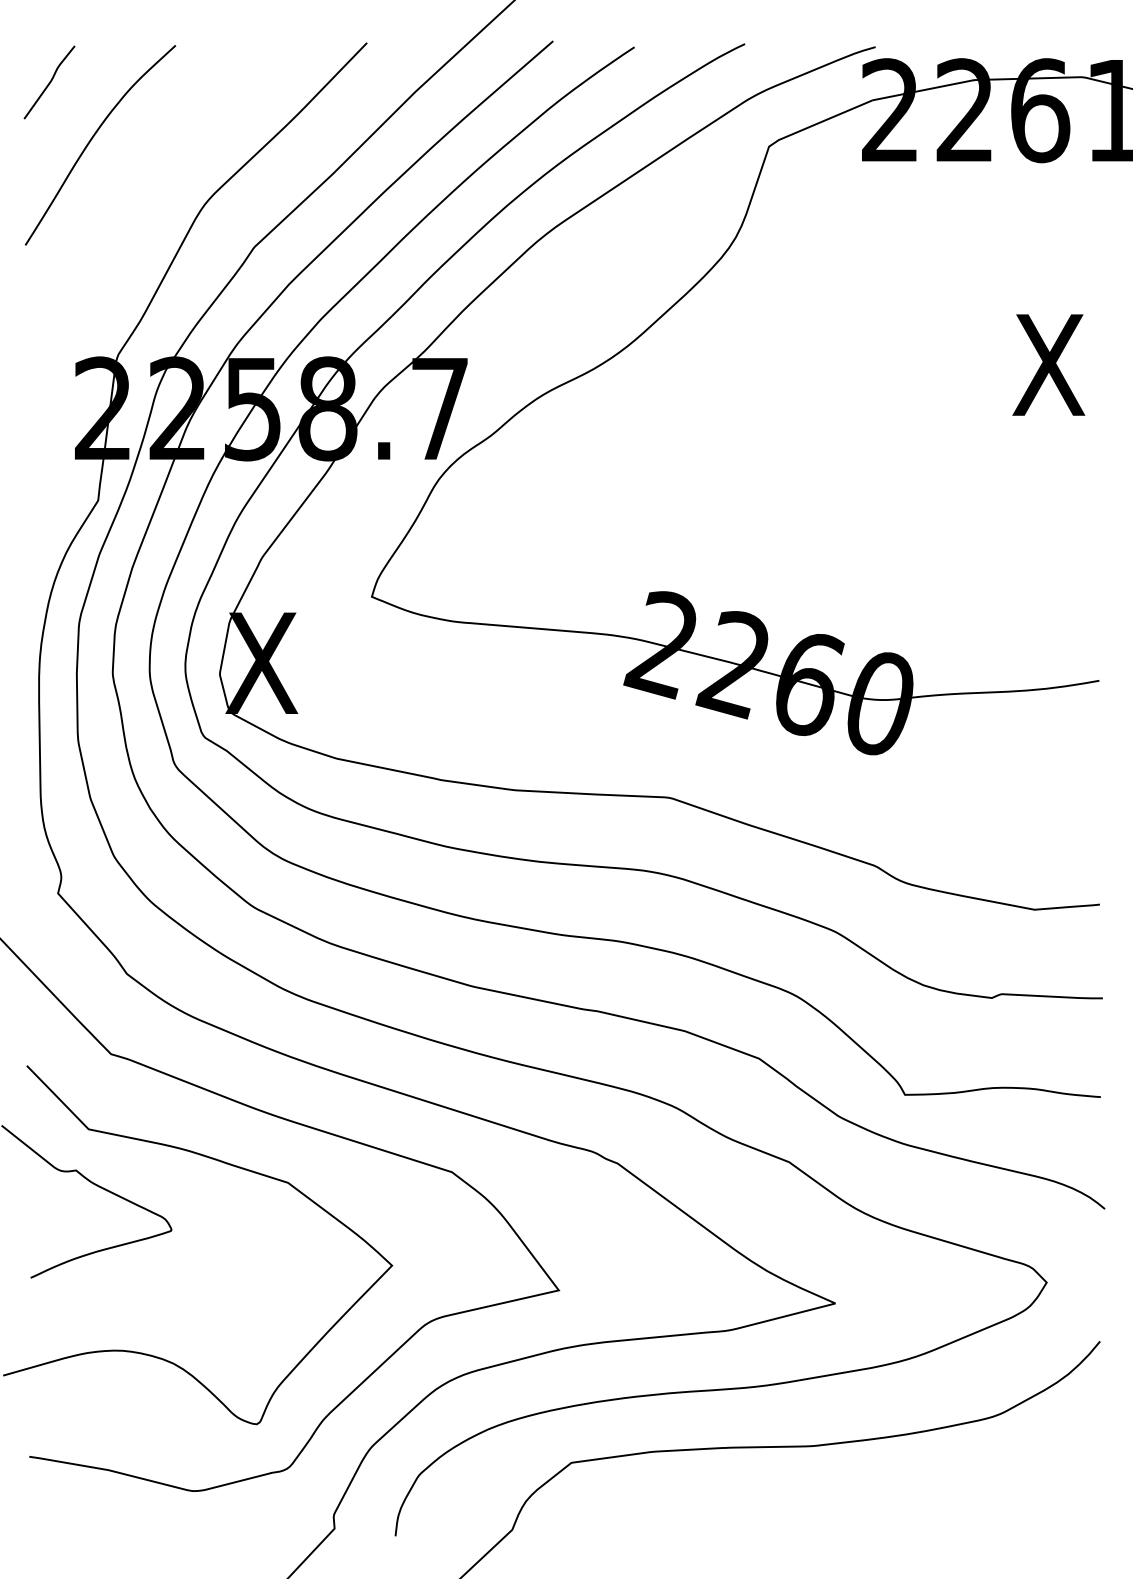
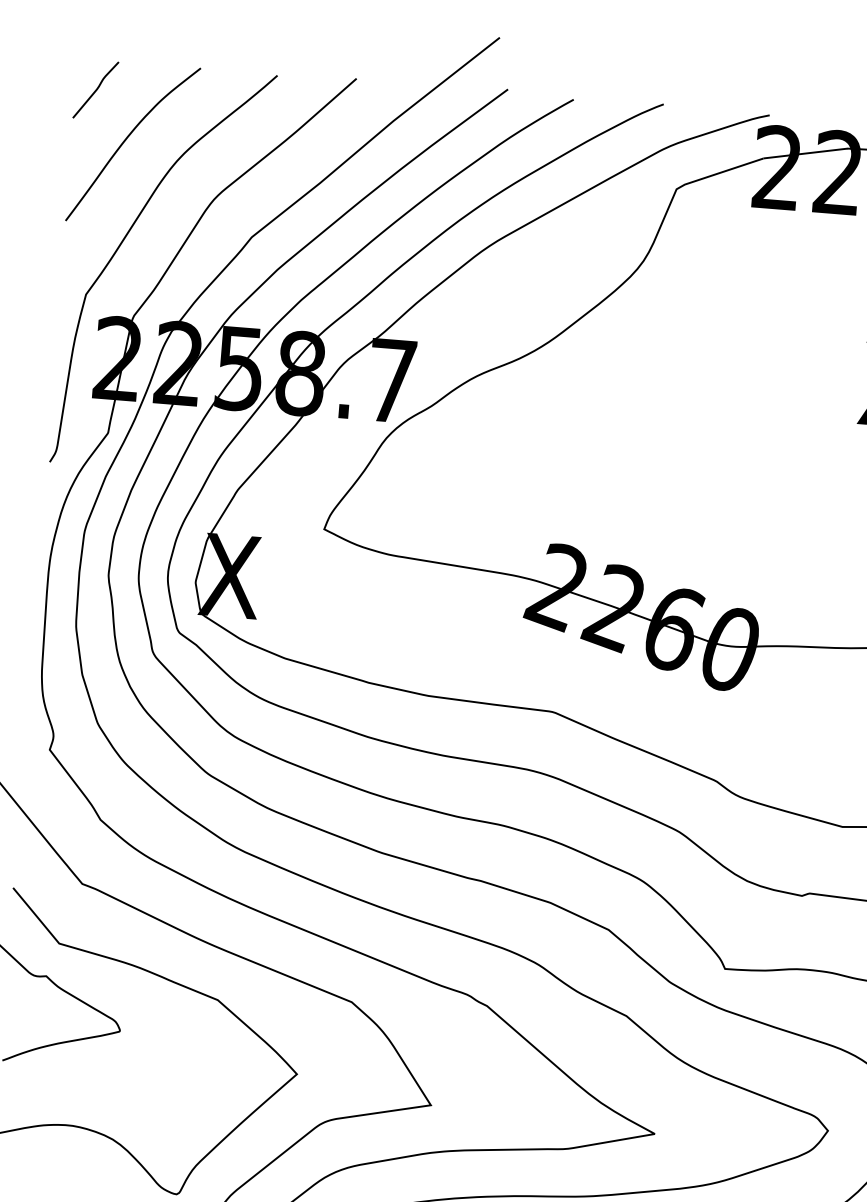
curve: (97, 266) -> (122, 242), added

